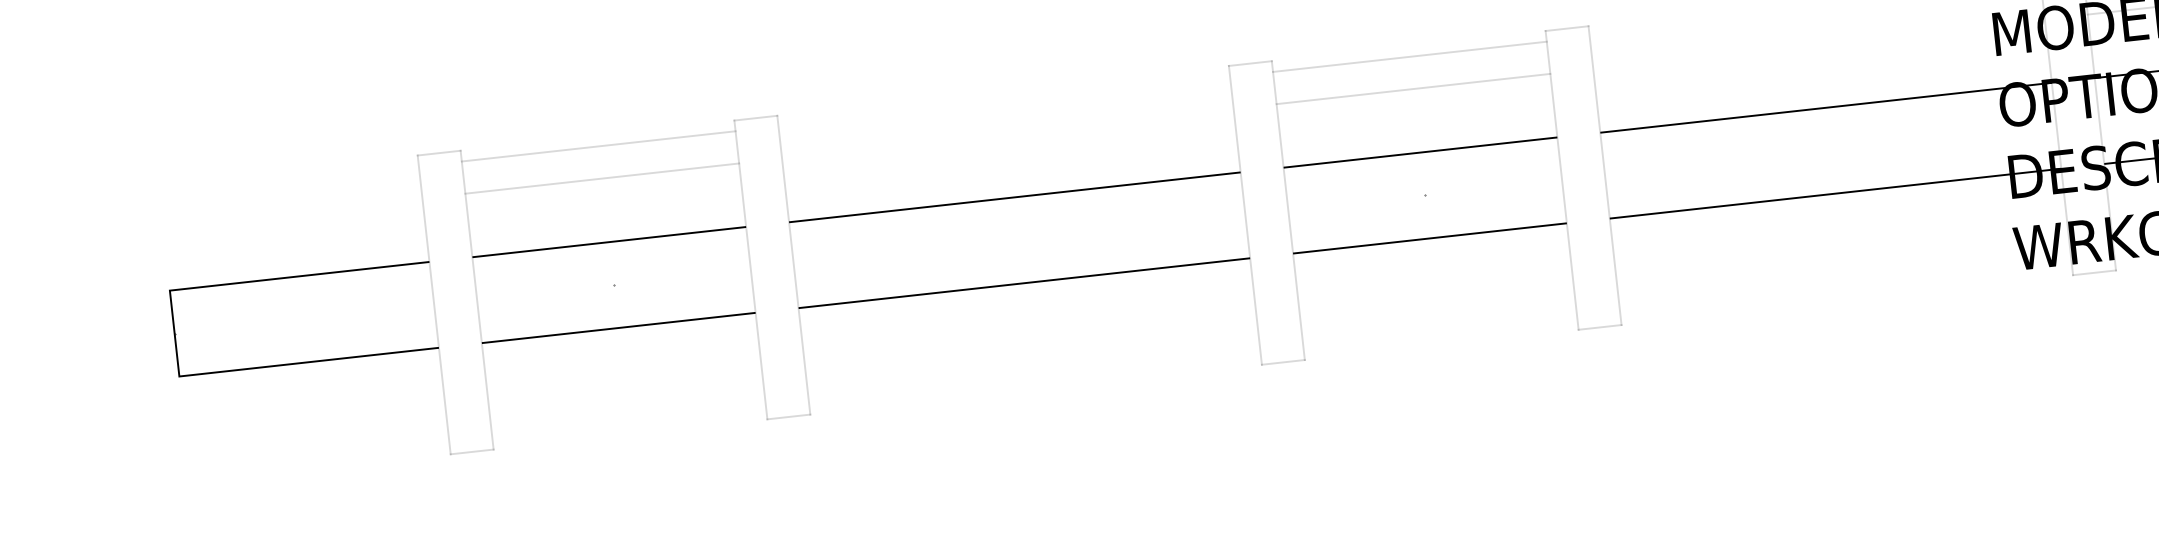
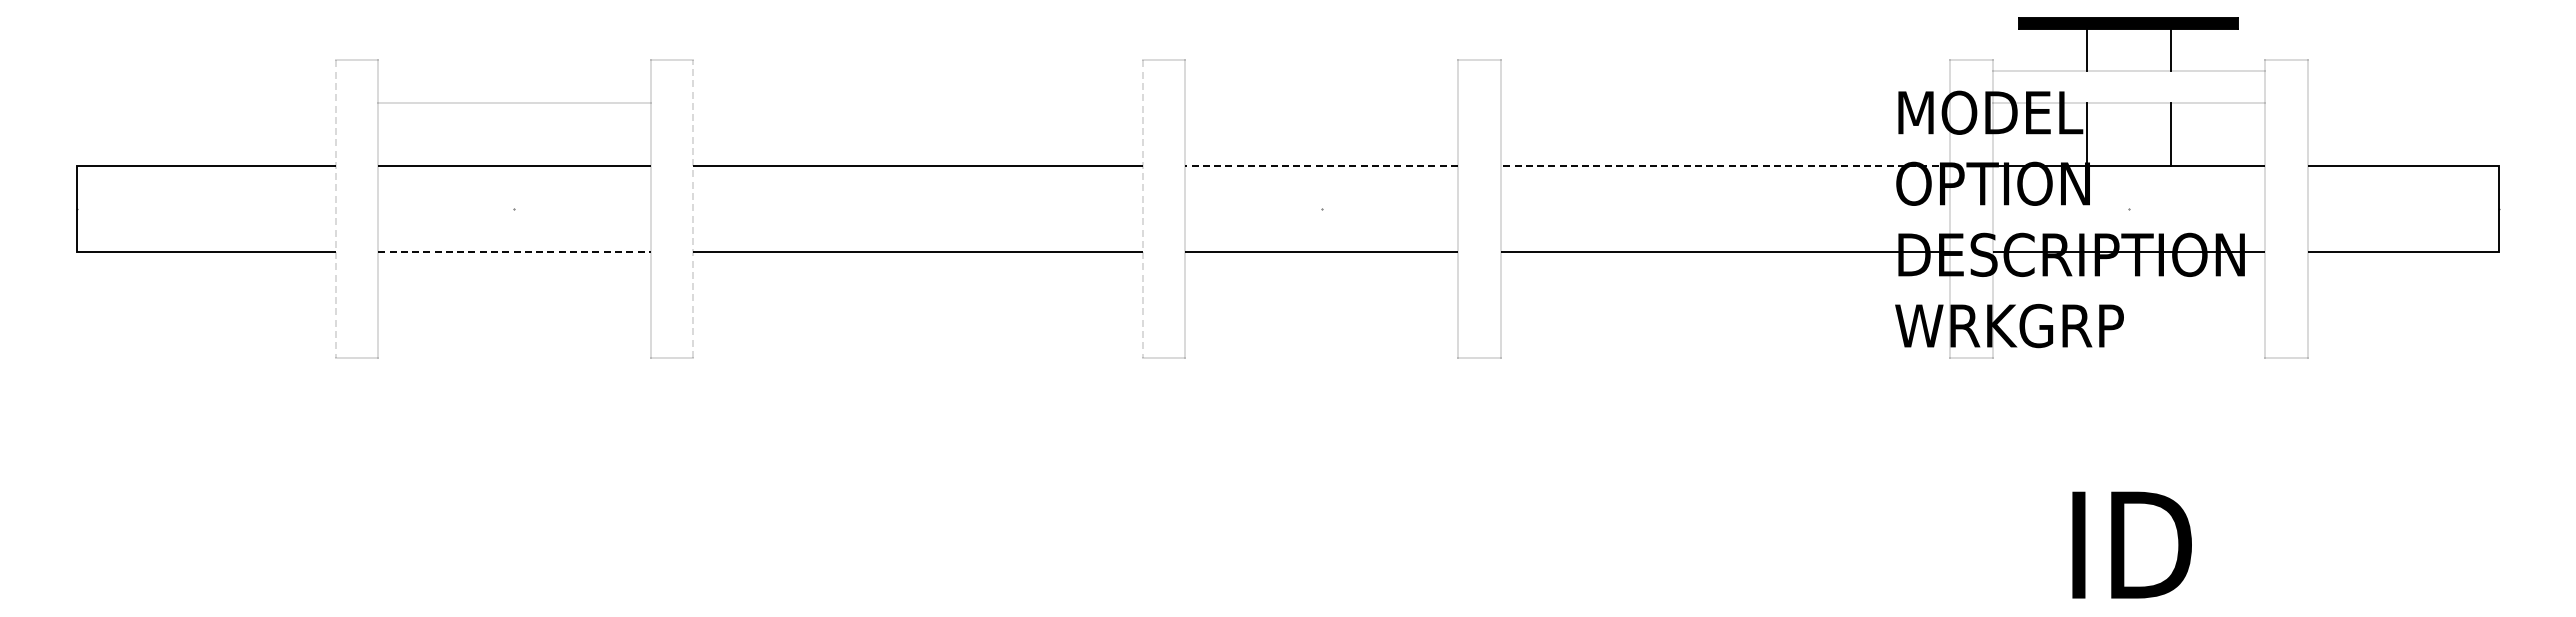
line: (1409, 57) -> (1321, 71), removed
line: (1413, 89) -> (1321, 103), removed
line: (1826, 107) -> (1725, 166), solid -> dashed
line: (598, 146) -> (514, 71), removed
line: (1420, 152) -> (1321, 166), solid -> dashed
line: (1245, 215) -> (1142, 209), solid -> dashed
line: (793, 265) -> (693, 209), solid -> dashed
line: (434, 305) -> (335, 209), solid -> dashed
line: (618, 327) -> (514, 251), solid -> dashed

